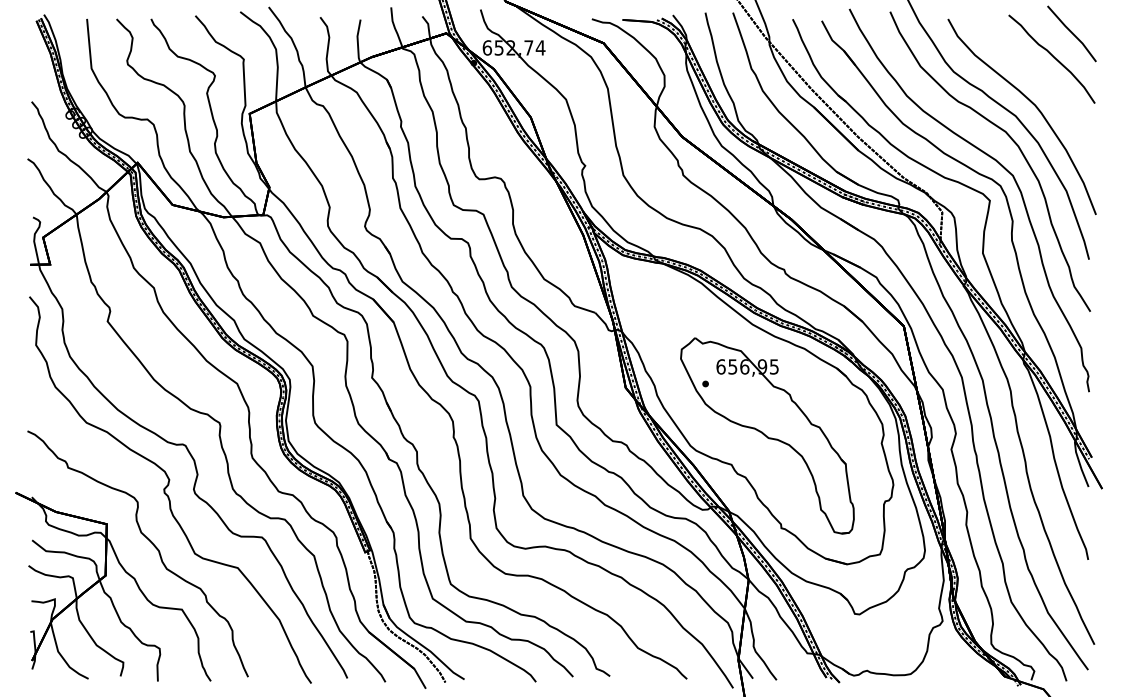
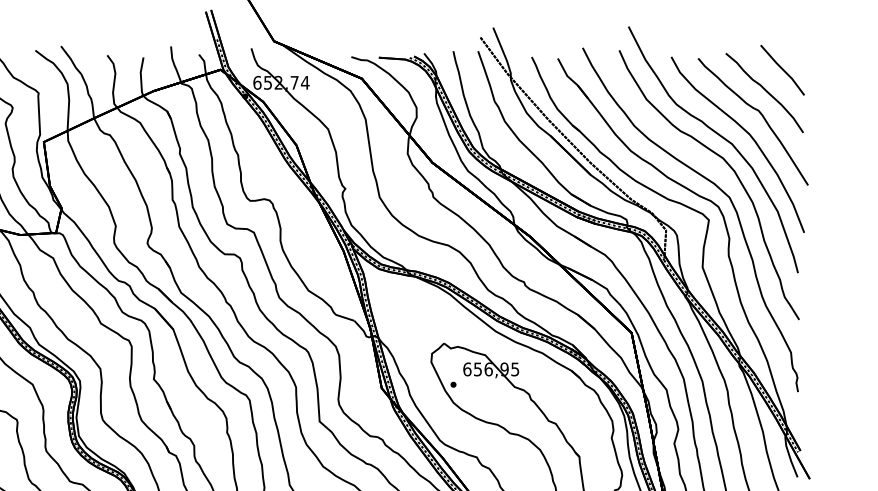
curve: (1046, 82) -> (759, 113), added

